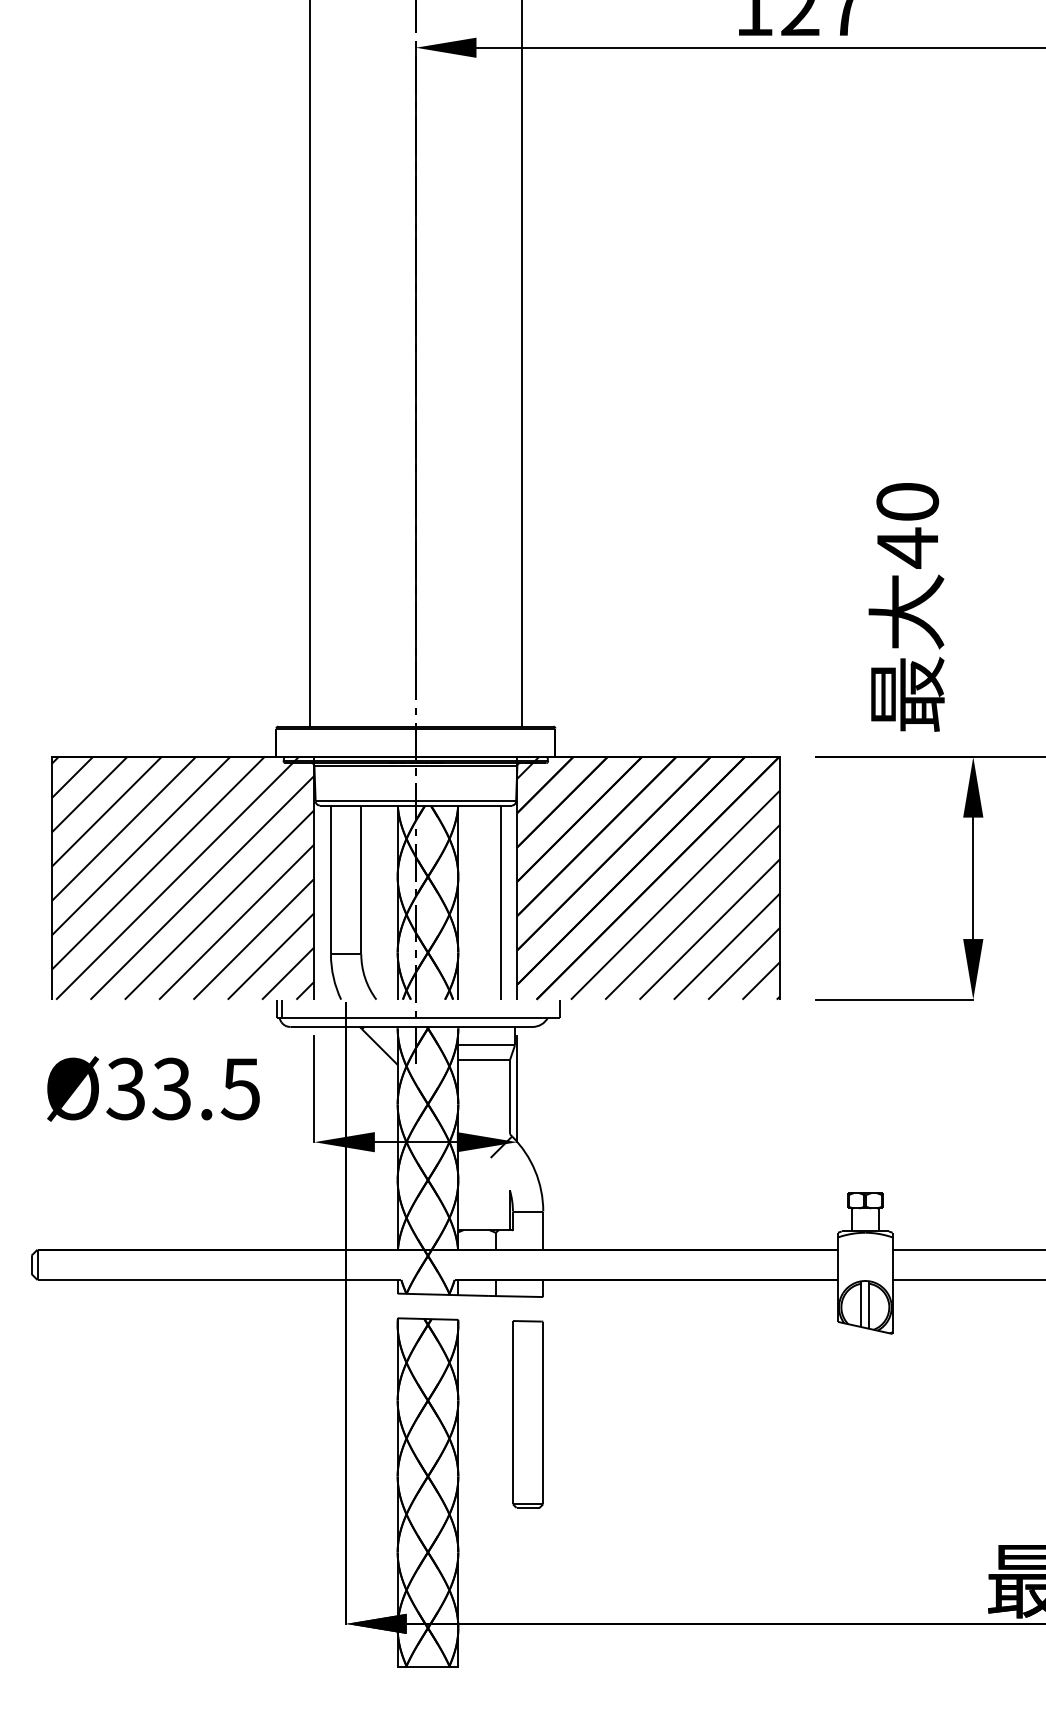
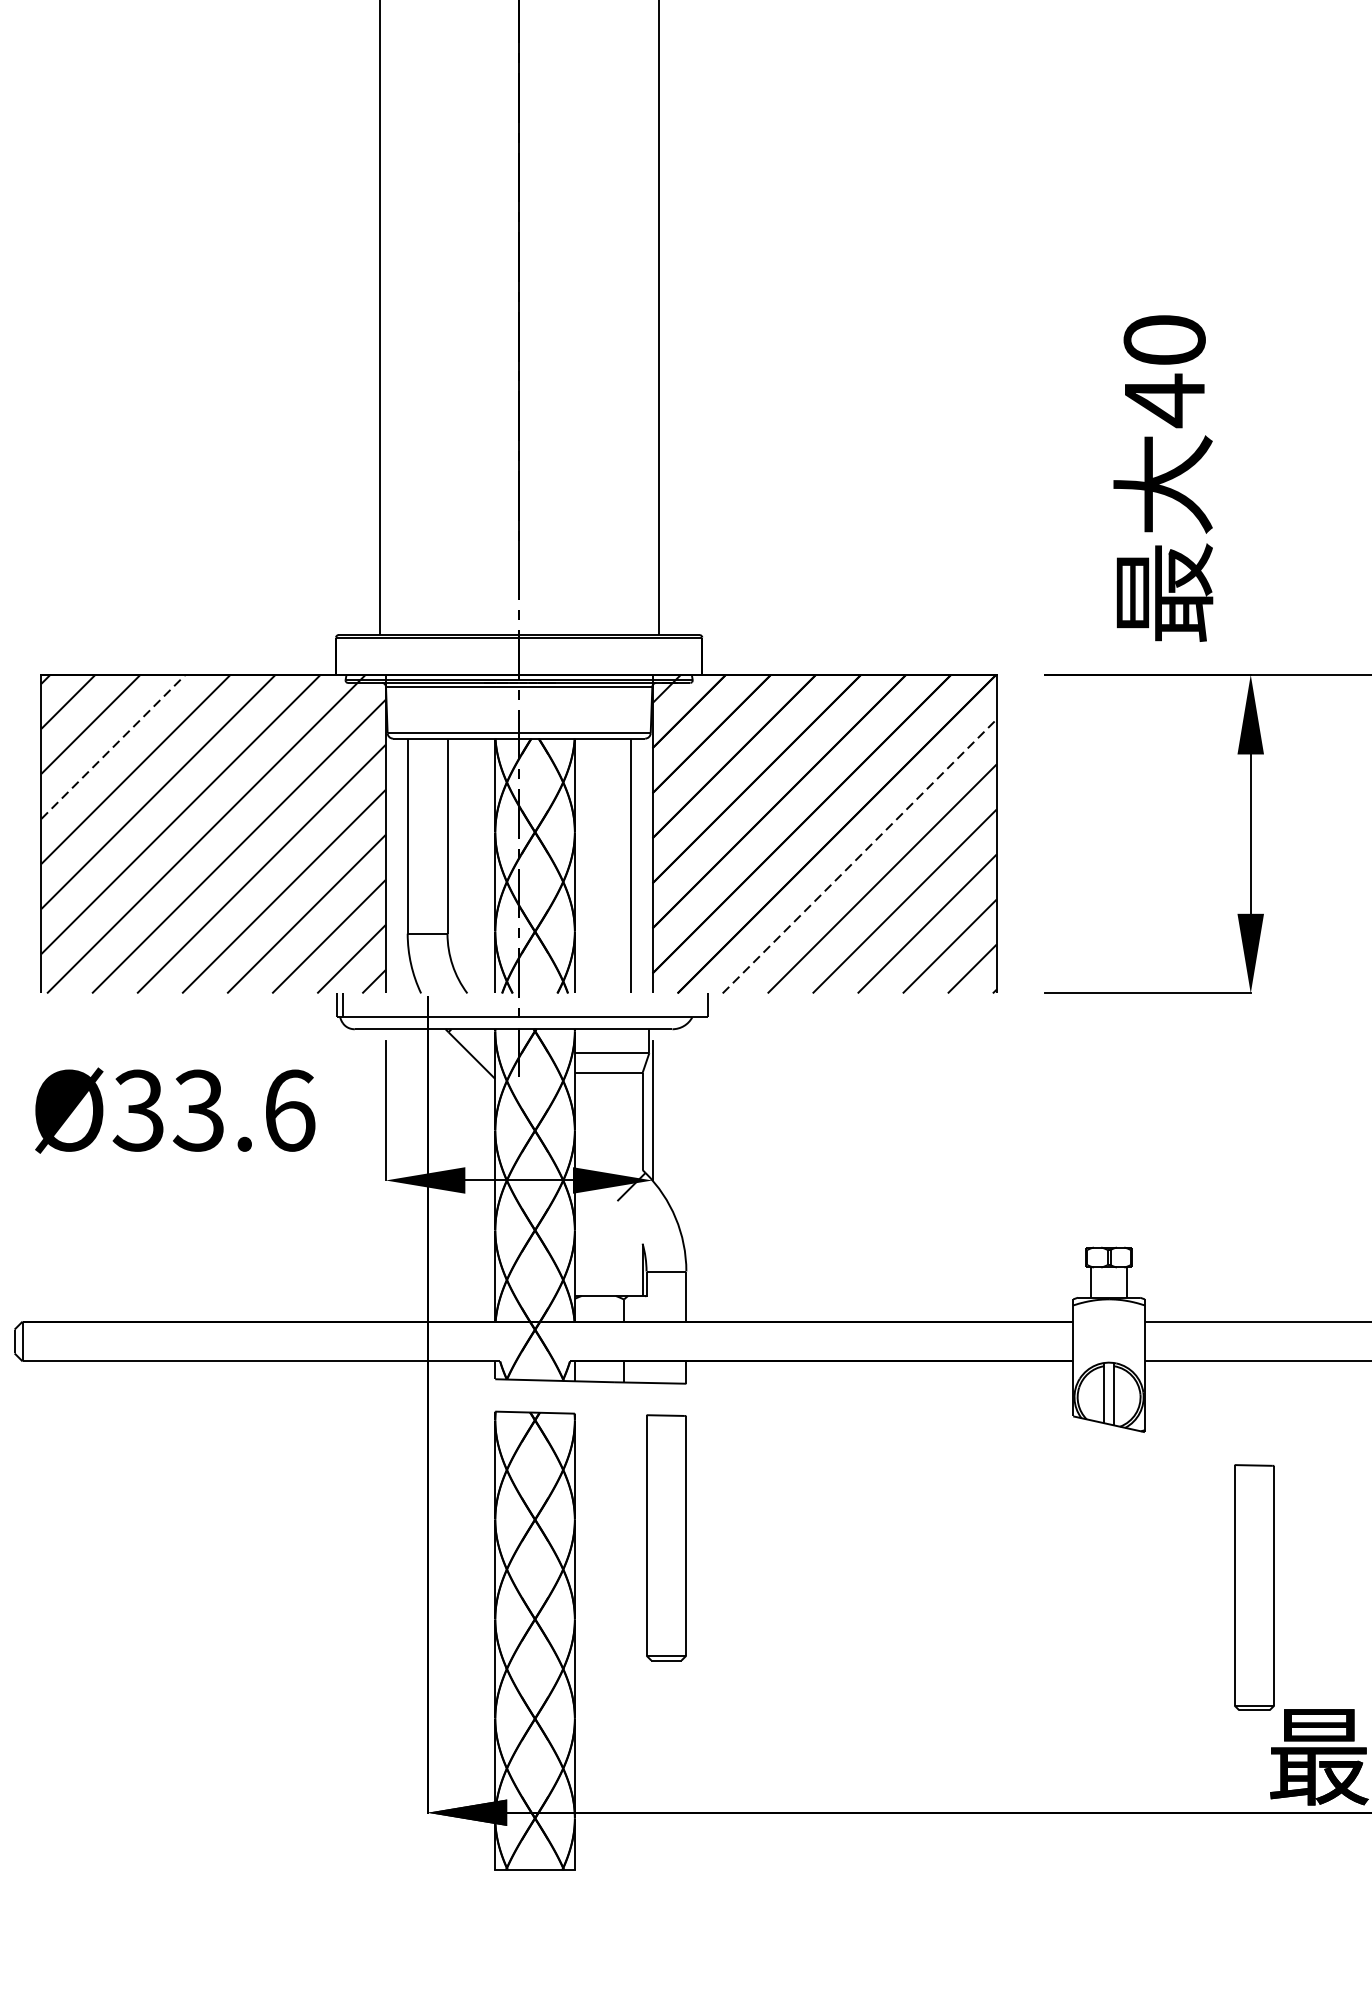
line: (106, 811) -> (113, 746), solid -> dashed
line: (675, 895) -> (859, 856), solid -> dashed
text: (240, 1088) -> (288, 1110), Ø33.5 -> Ø33.6
part: (975, 1452) -> (1253, 1587), added

